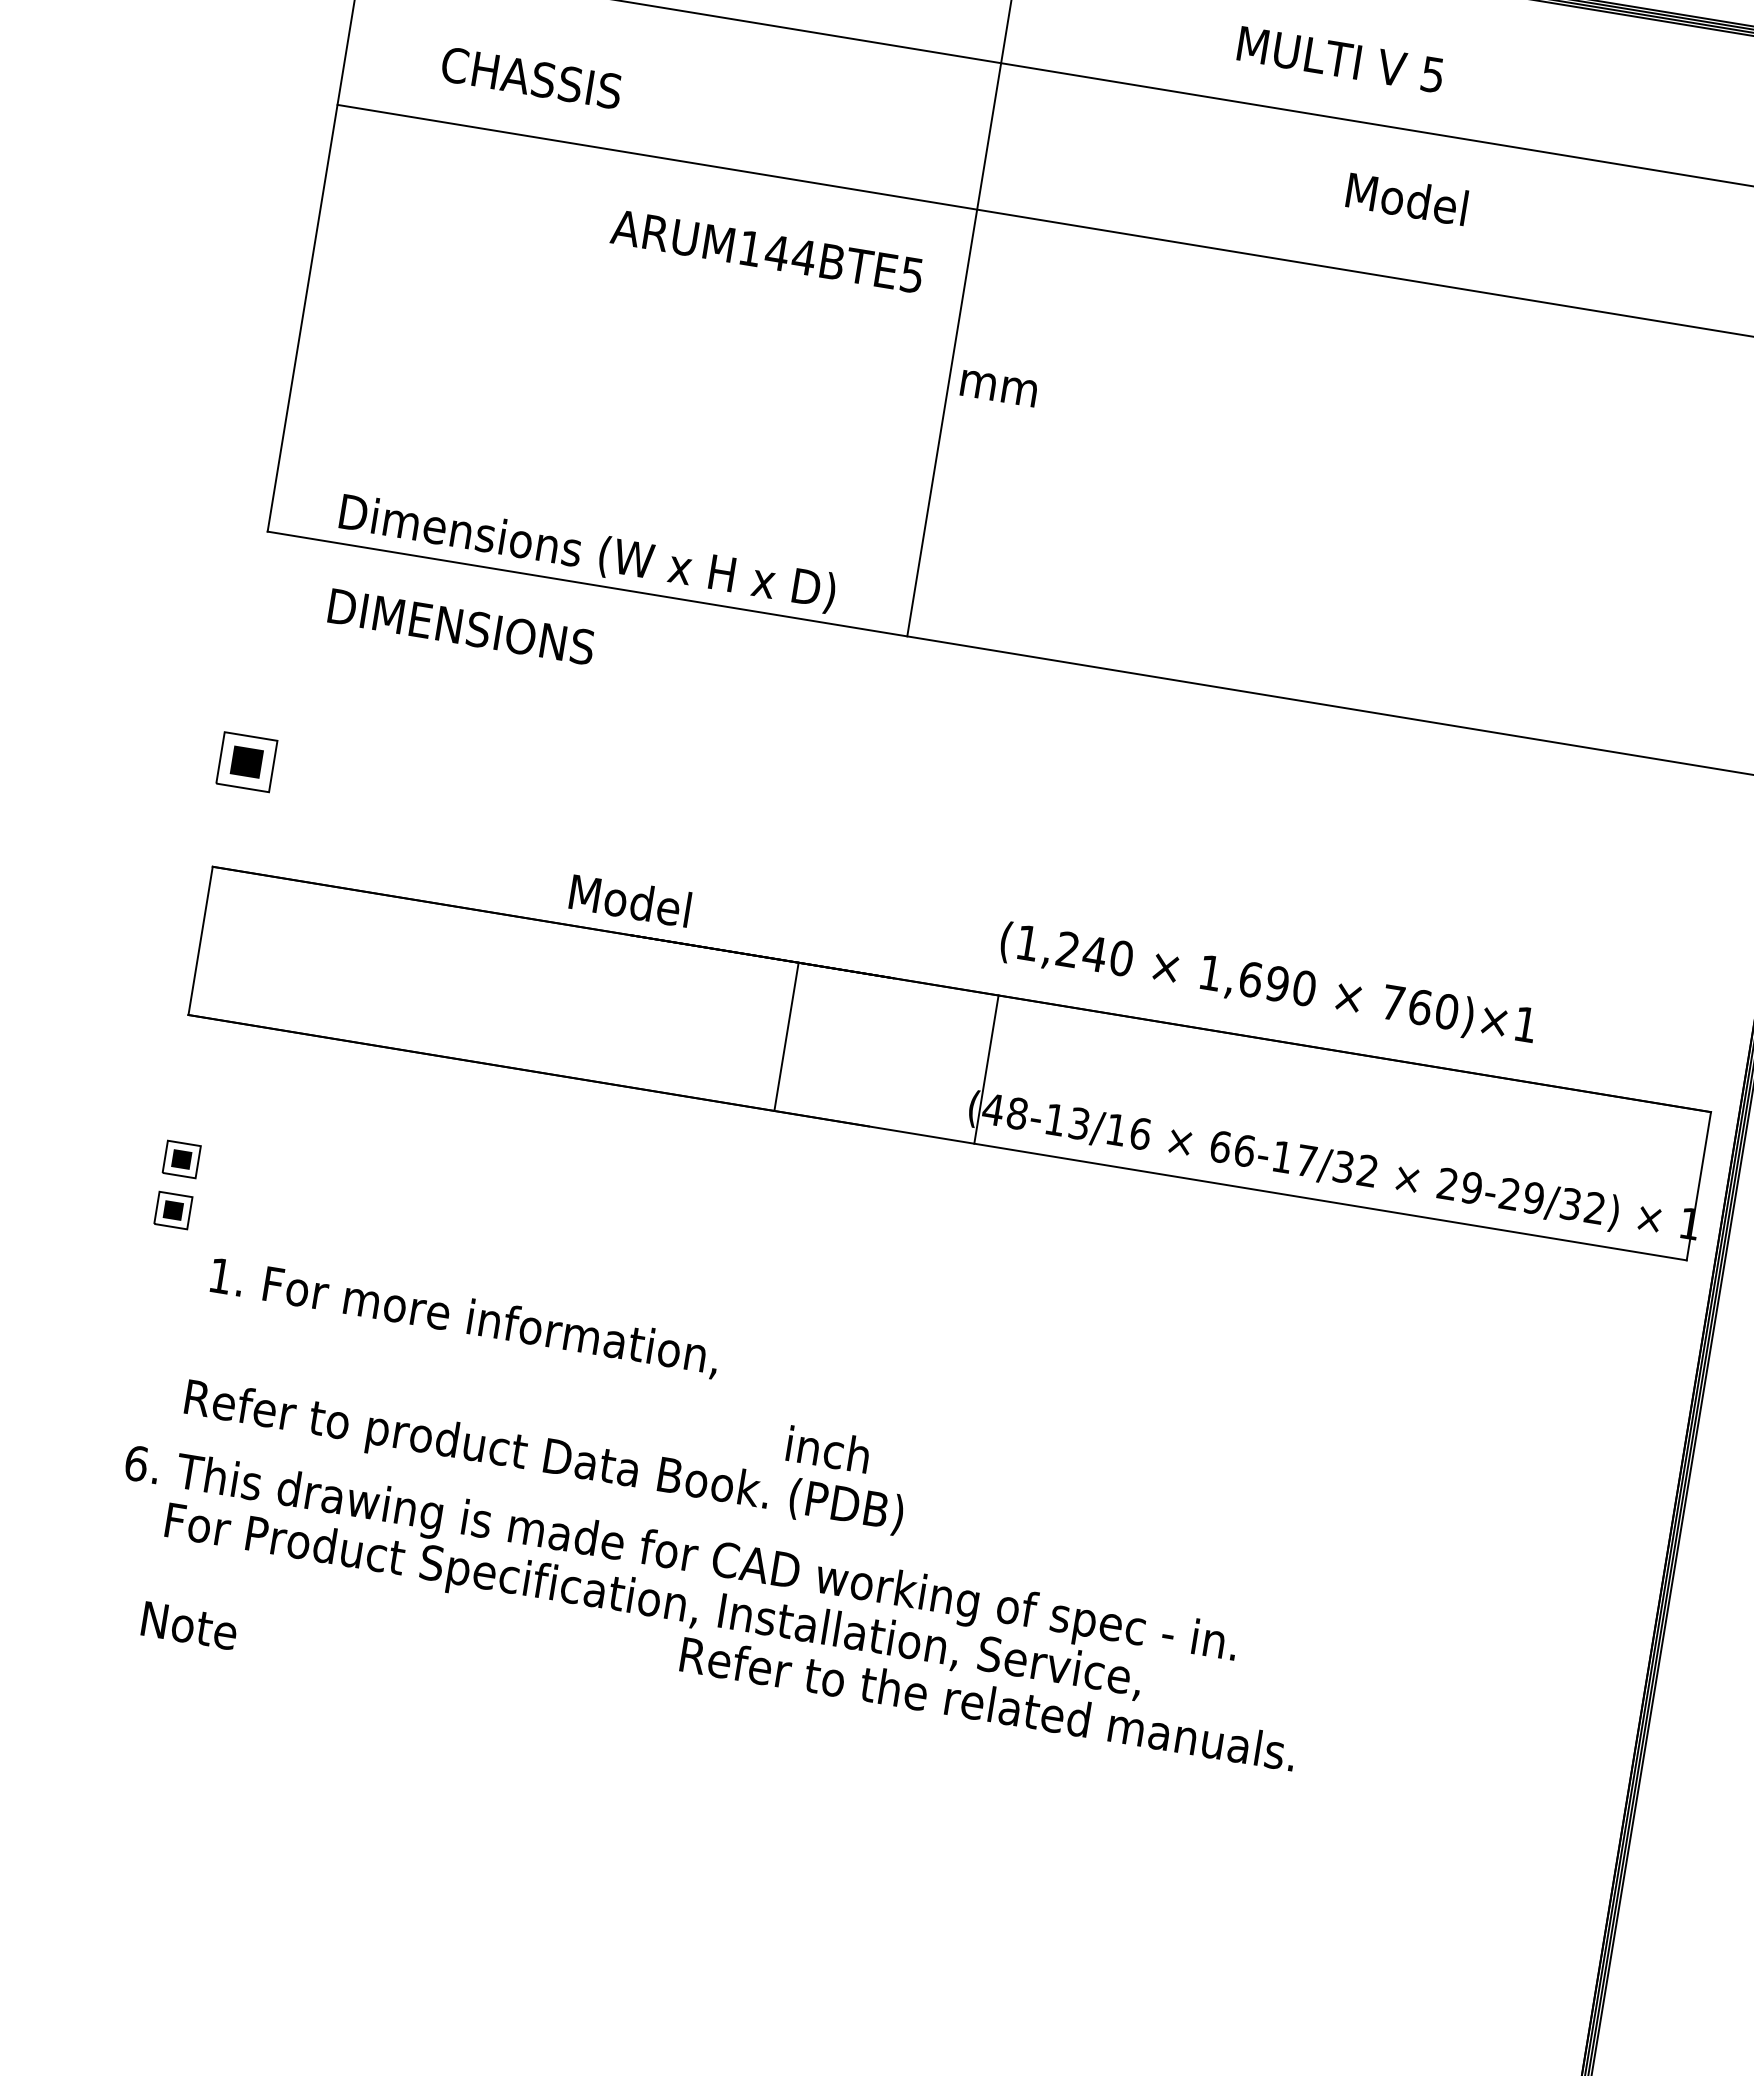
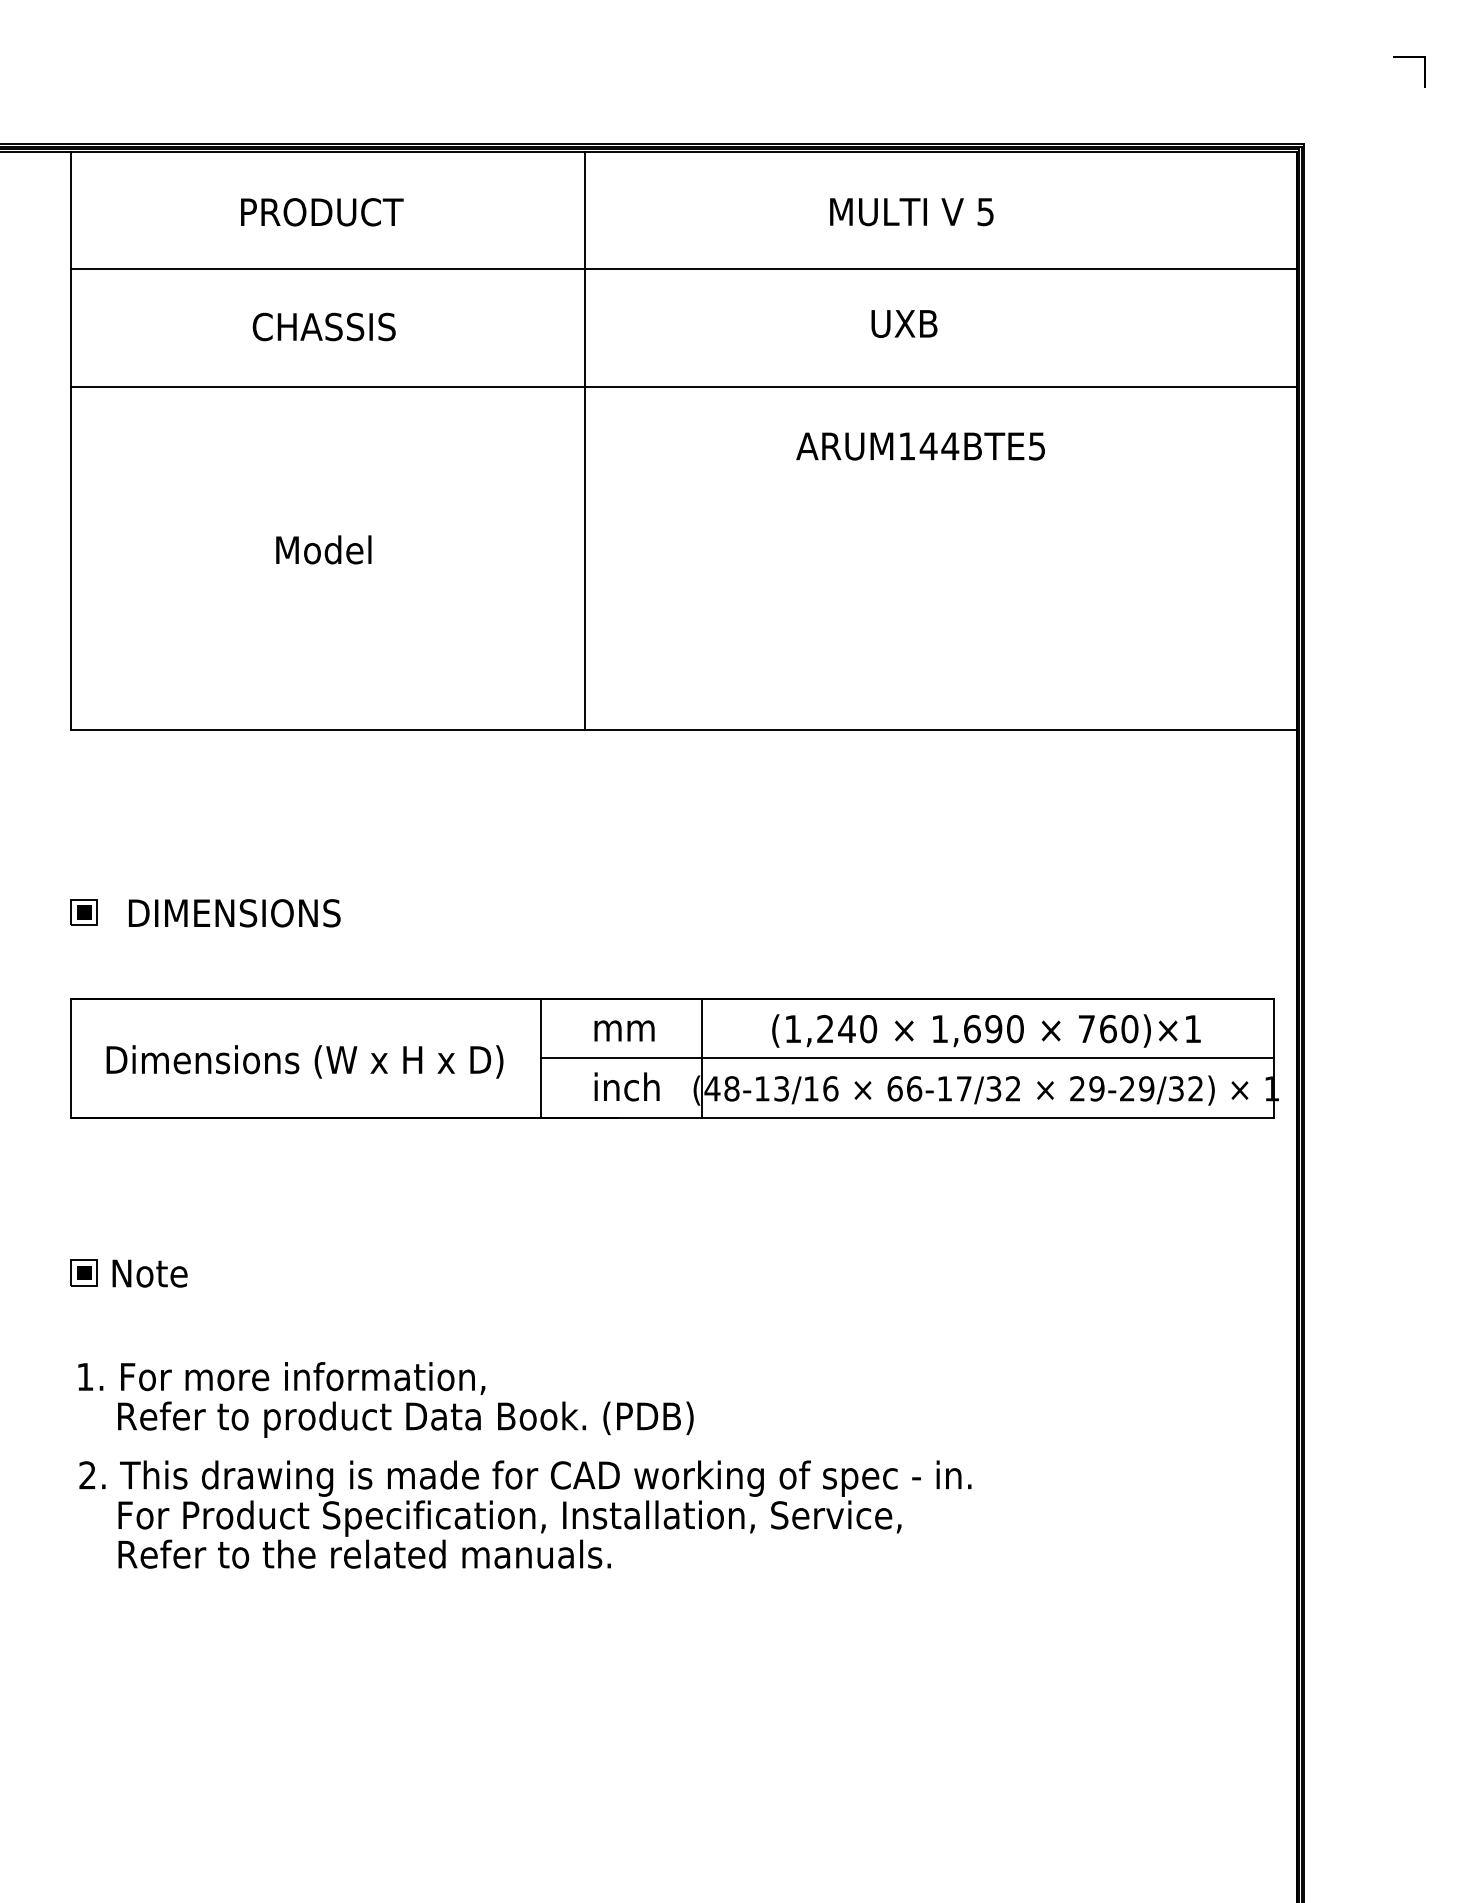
text: (1340, 60) -> (911, 212), moved
text: (530, 77) -> (323, 326), moved
text: (1407, 199) -> (919, 323), Model -> UXB
text: (766, 251) -> (920, 446), moved
text: (998, 387) -> (624, 1030), moved
text: (587, 553) -> (304, 1061), moved
text: (461, 627) -> (234, 913), moved
part: (246, 761) -> (83, 912), size x0.62
text: (629, 900) -> (323, 549), moved
text: (1268, 984) -> (986, 1030), moved
line: (1242, 1111) -> (907, 1058), added
part: (181, 1159) -> (83, 1231), removed
text: (464, 1317) -> (281, 1378), moved
text: (827, 1449) -> (626, 1086), moved
text: (136, 1463) -> (87, 1475), 6. -> 2.
text: (189, 1625) -> (149, 1273), moved
text: (988, 1702) -> (364, 1553), moved

